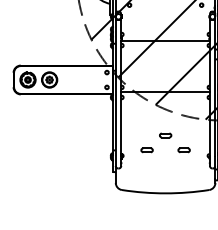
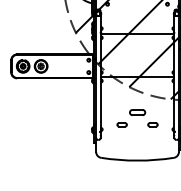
part: (165, 135) -> (137, 112), size x1.6

